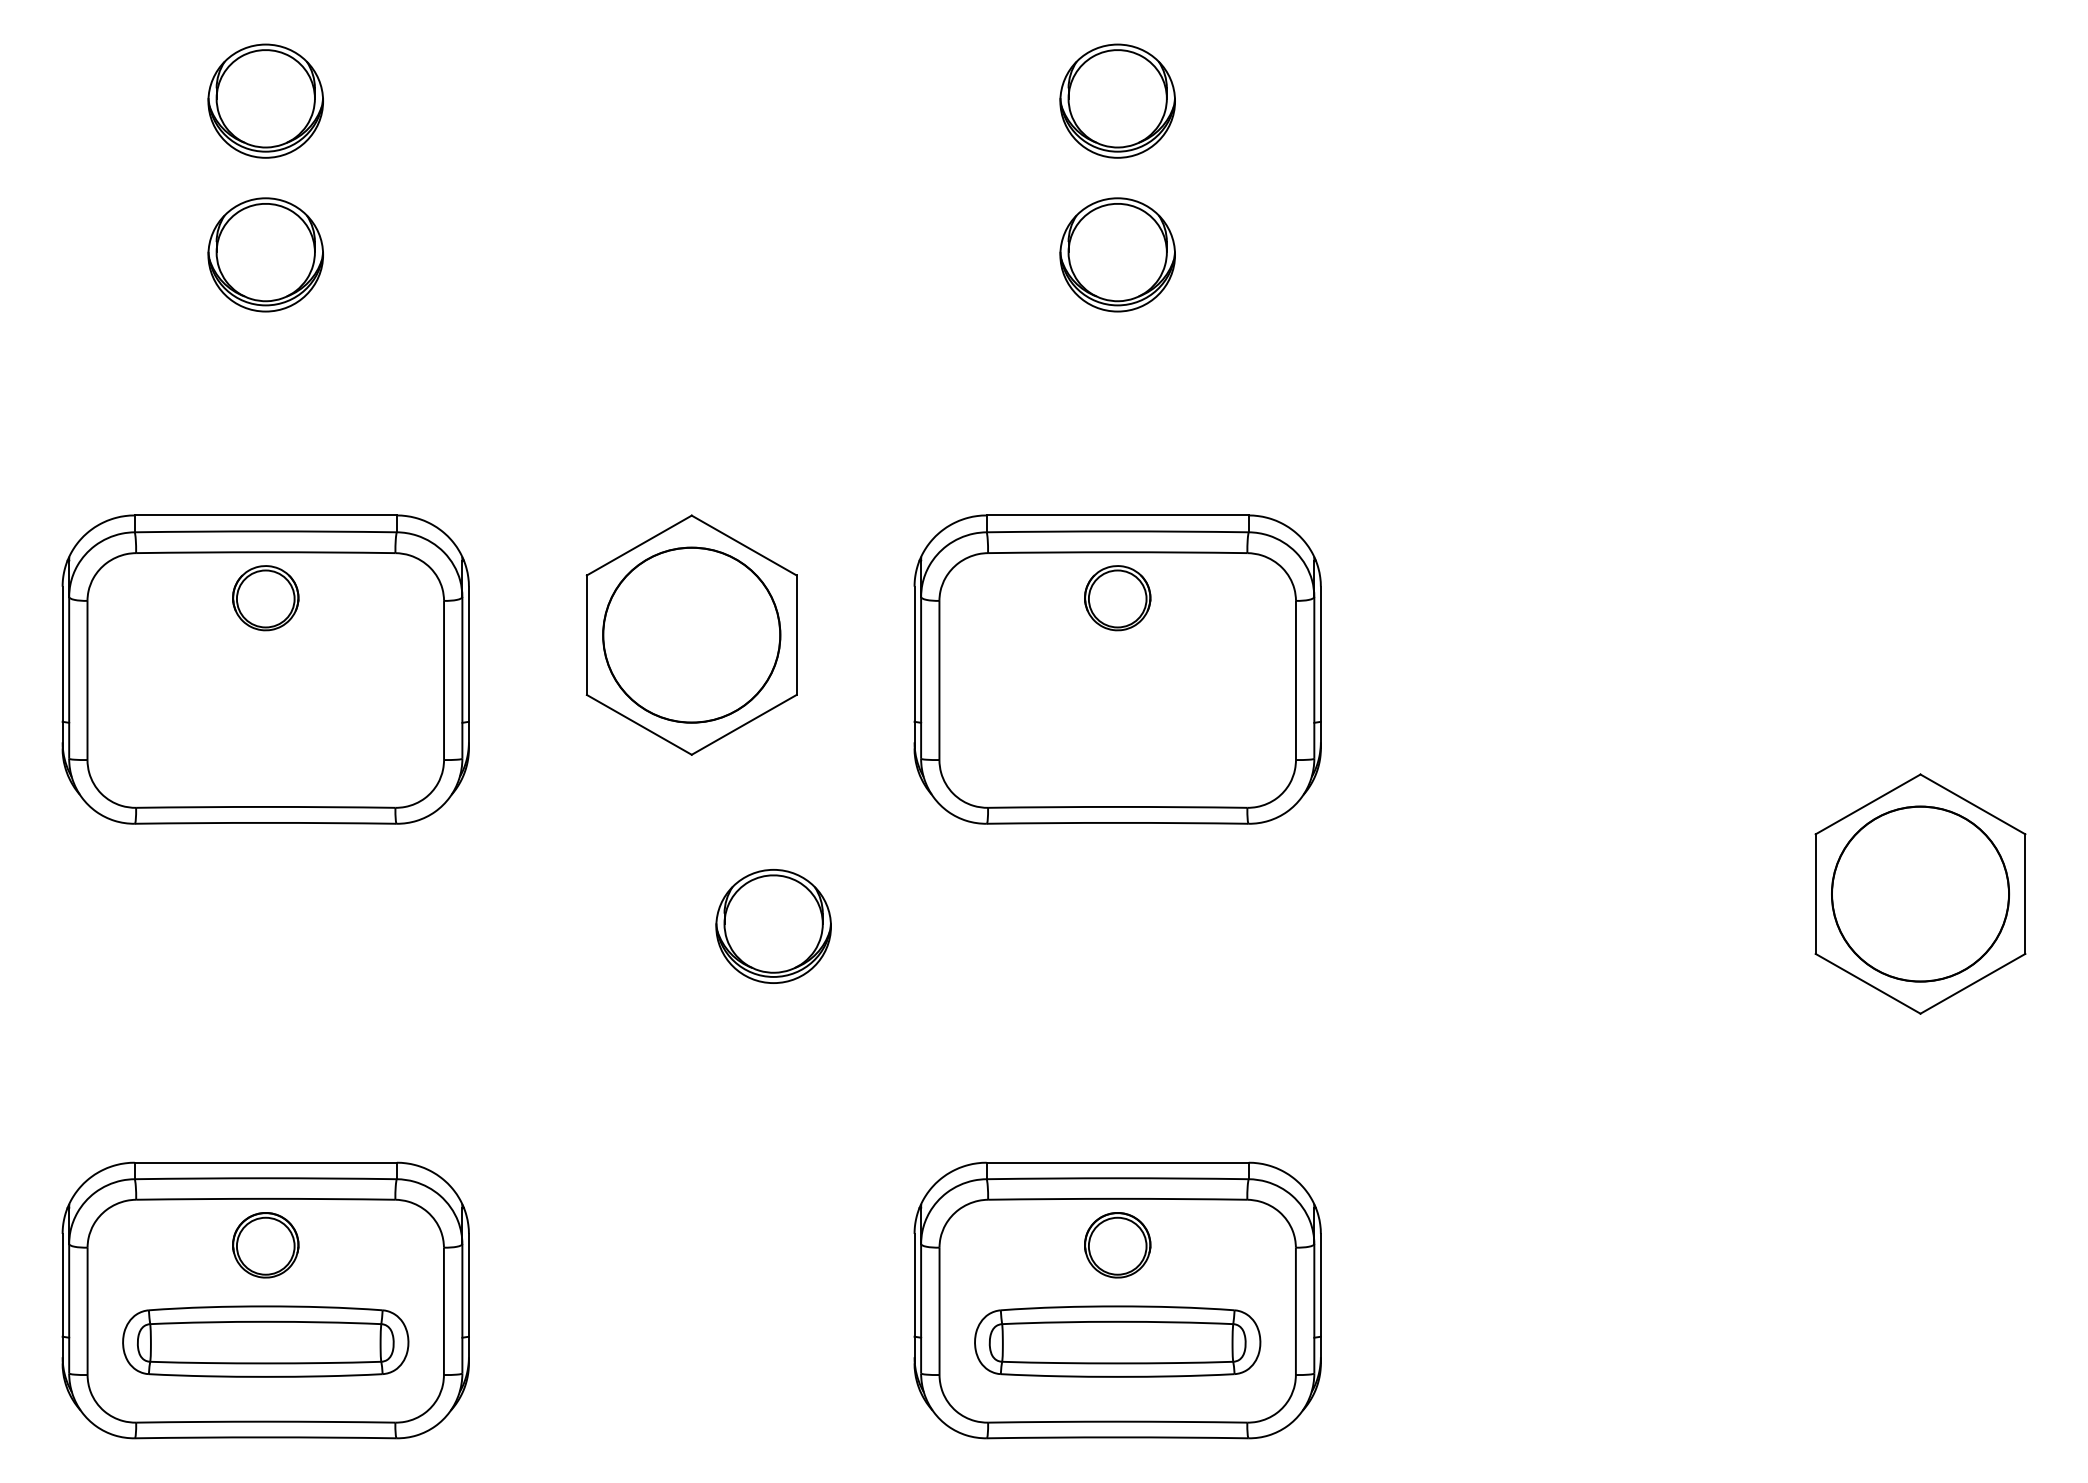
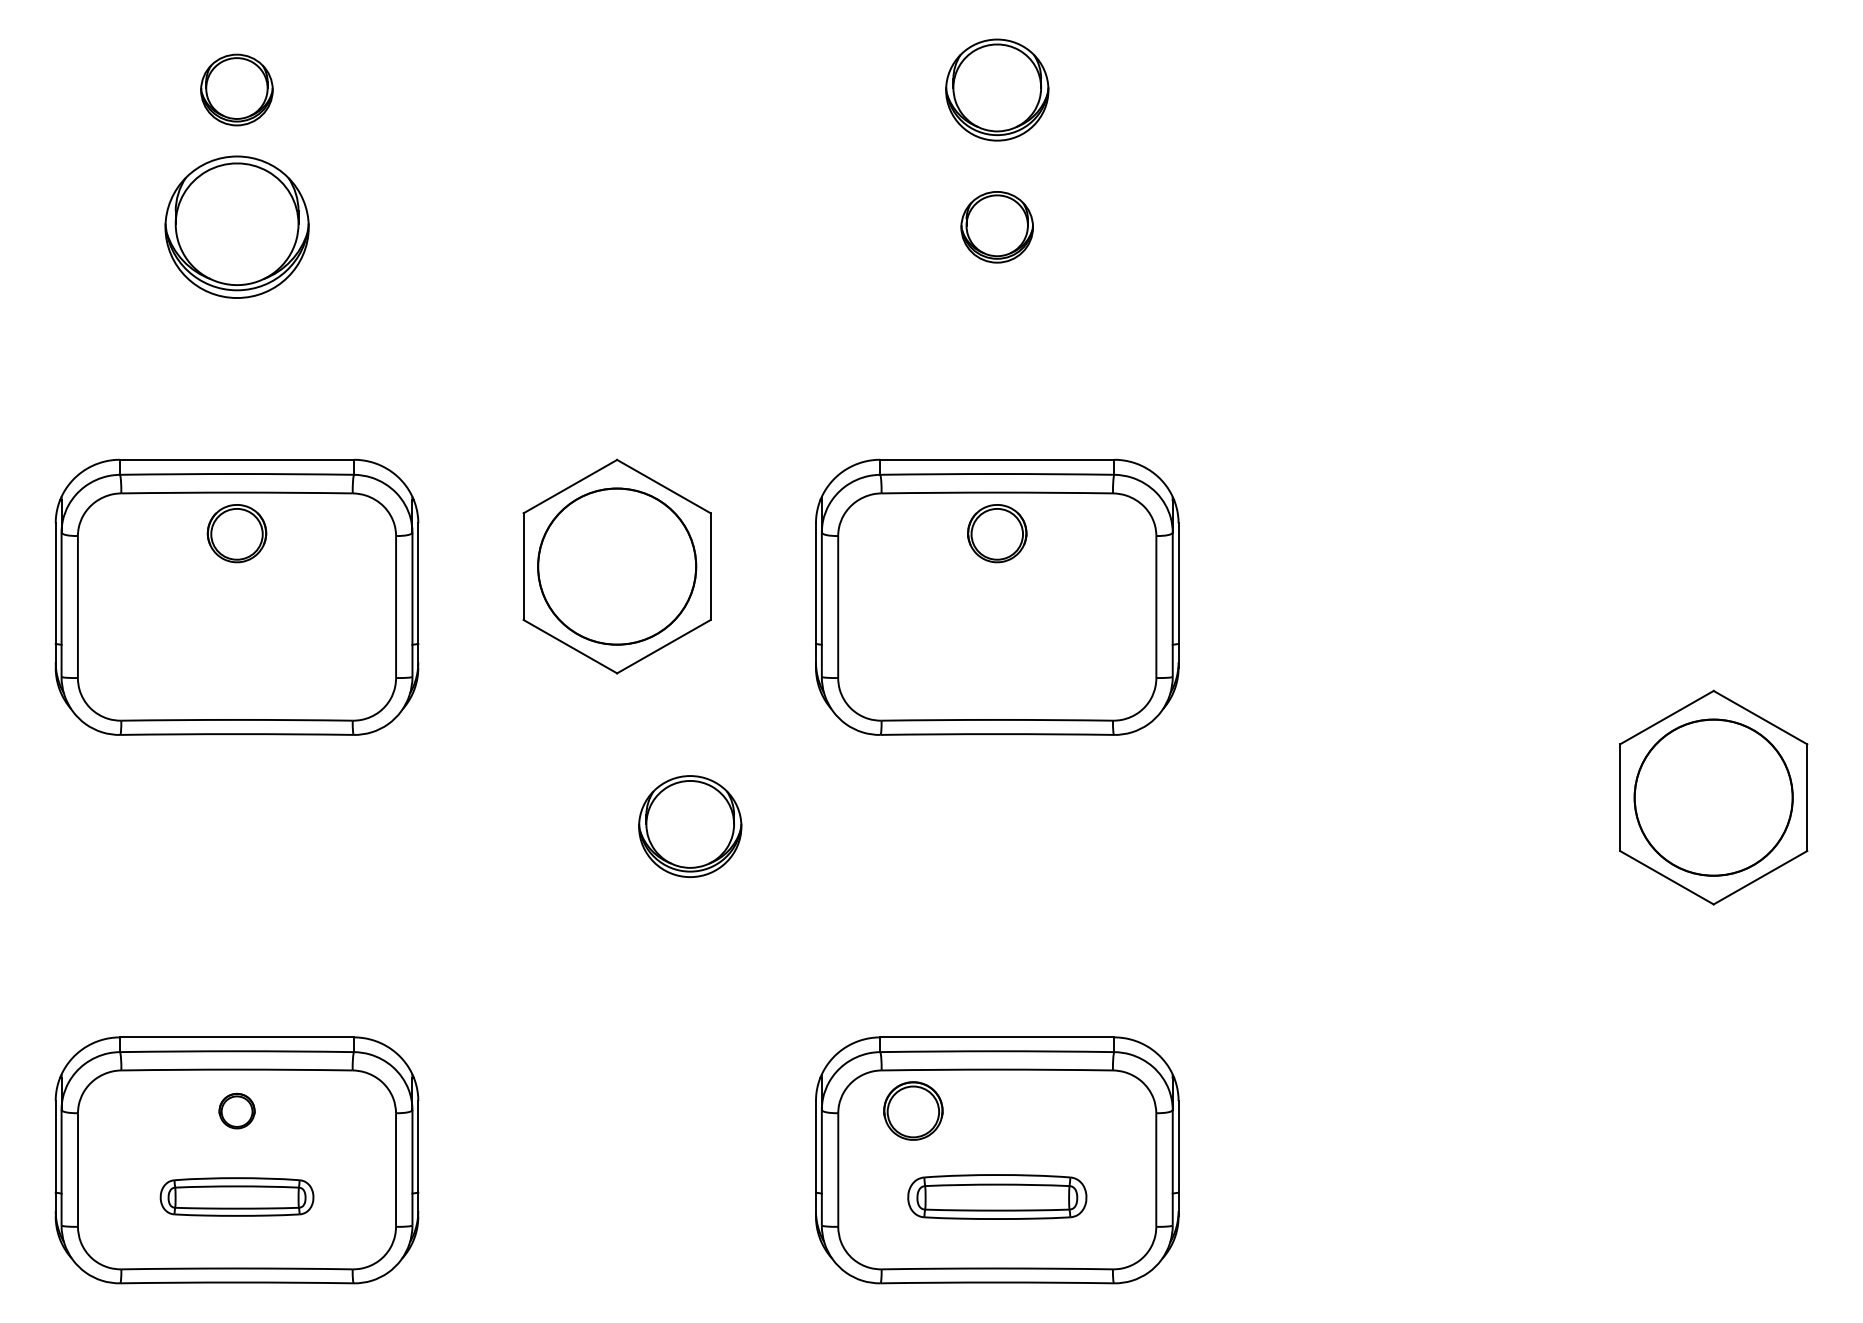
part: (265, 100) -> (236, 89), size x0.7
part: (265, 254) -> (236, 226), size x1.4
part: (1117, 254) -> (997, 226), size x0.7
part: (265, 1245) -> (236, 1111), size x0.6
part: (1117, 1245) -> (913, 1111), moved
part: (265, 1341) -> (236, 1196), size x0.6
part: (1117, 1341) -> (997, 1196), size x0.7

